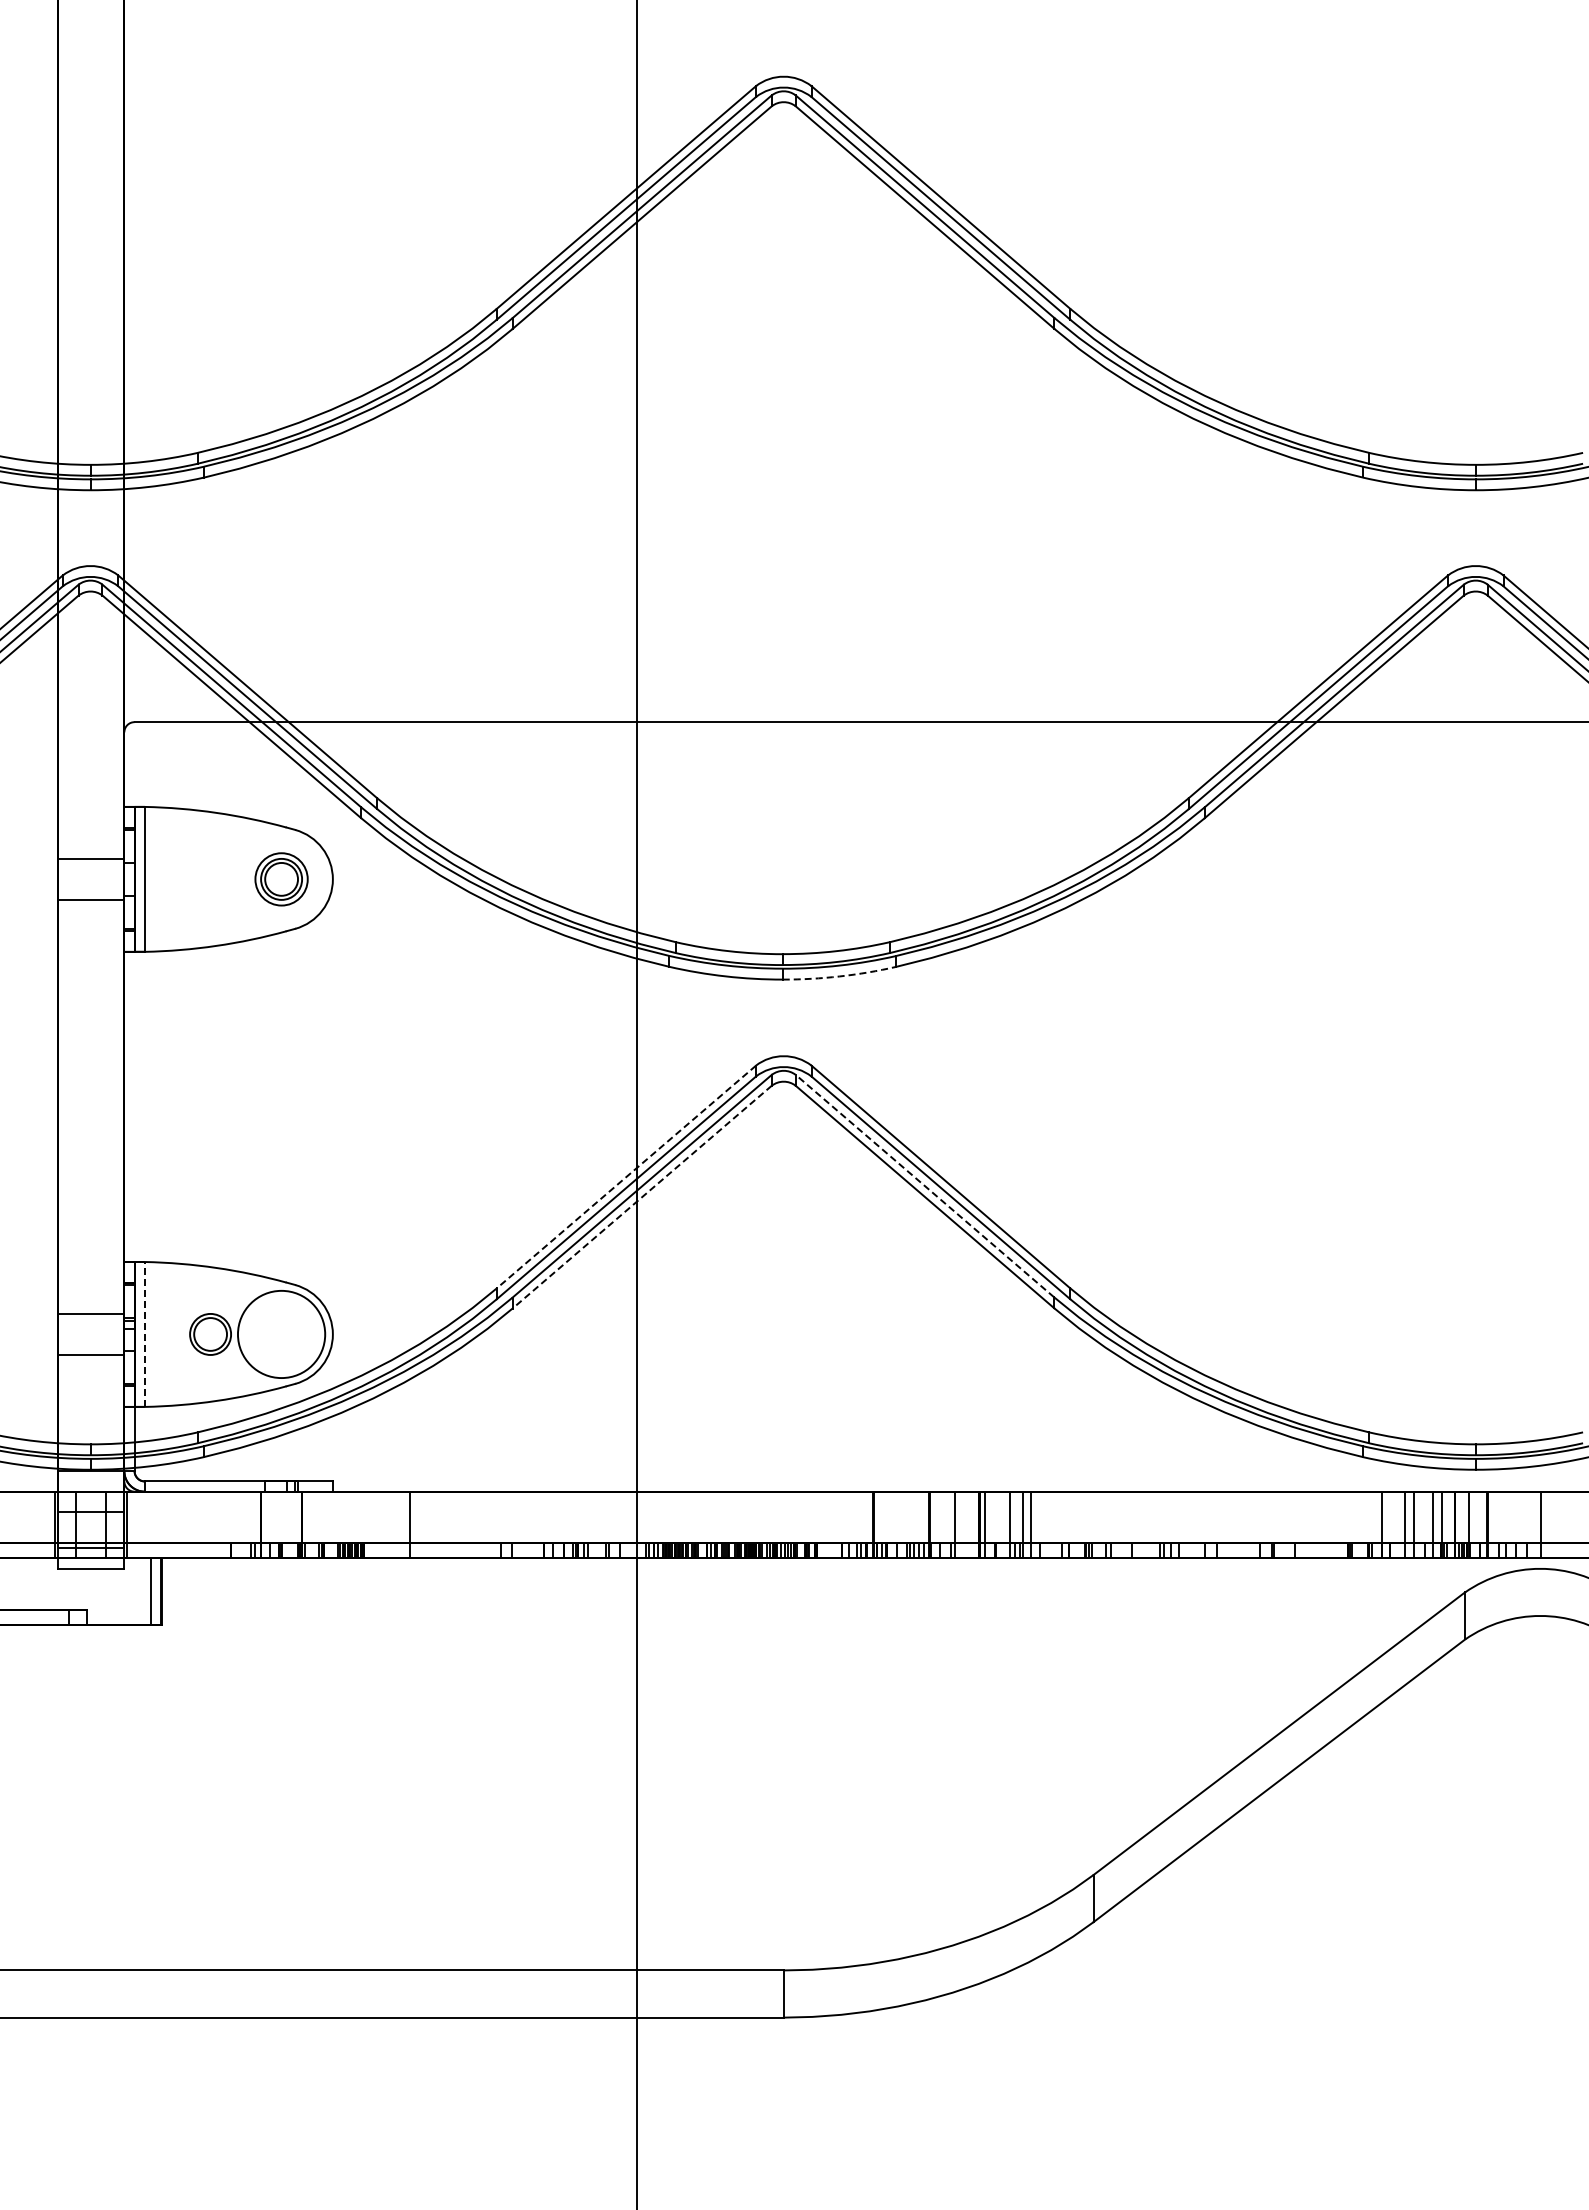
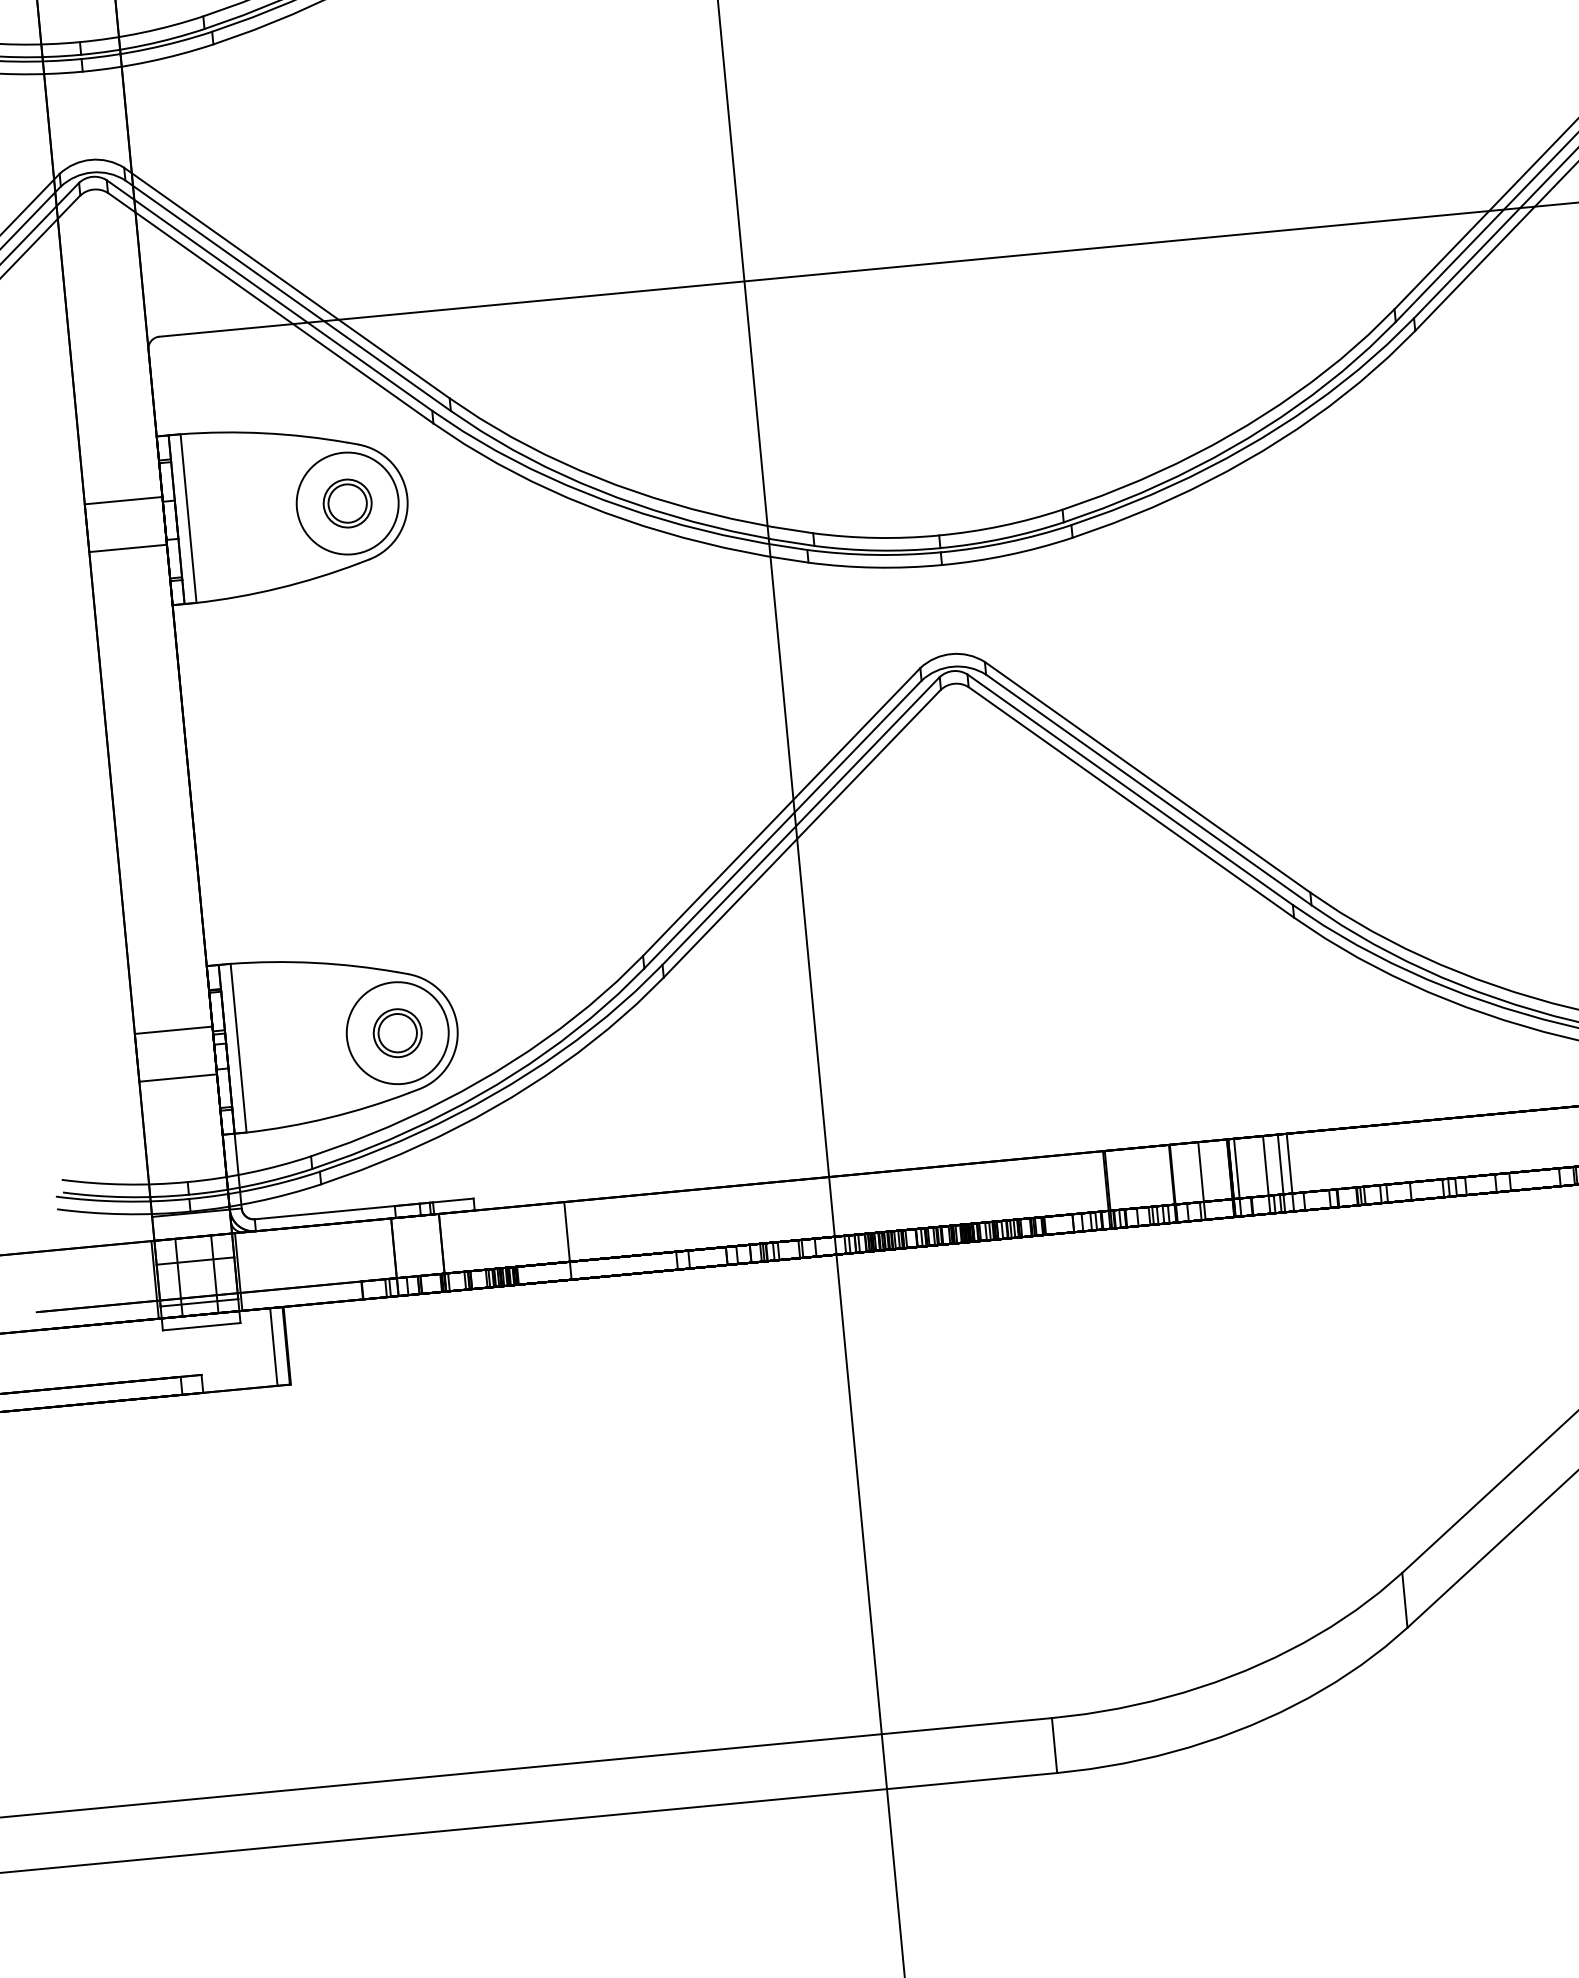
circle: (281, 879) -> (347, 503), size x1.67
arc: (839, 976) -> (1007, 555), dashed -> solid
line: (626, 1177) -> (781, 812), dashed -> solid
line: (924, 1186) -> (1129, 790), dashed -> solid
line: (642, 1197) -> (802, 834), dashed -> solid
line: (144, 1333) -> (238, 1047), dashed -> solid
part: (210, 1334) -> (397, 1033), moved

